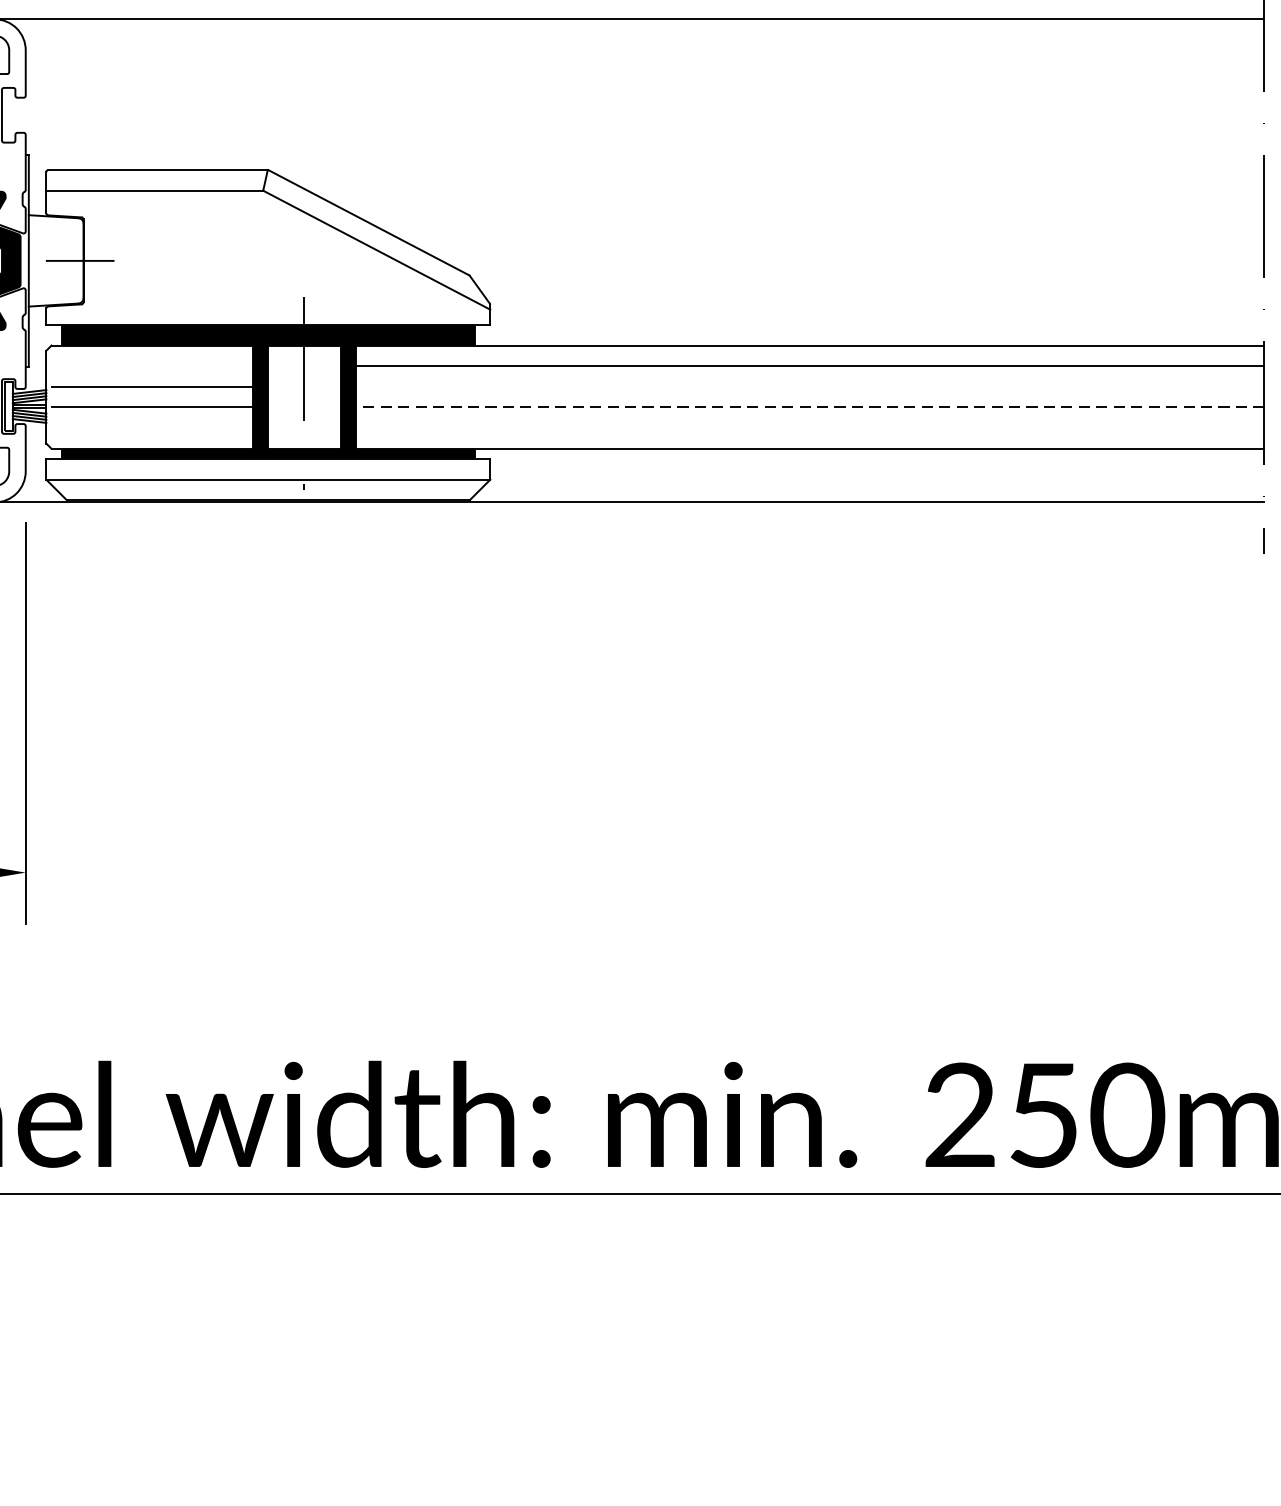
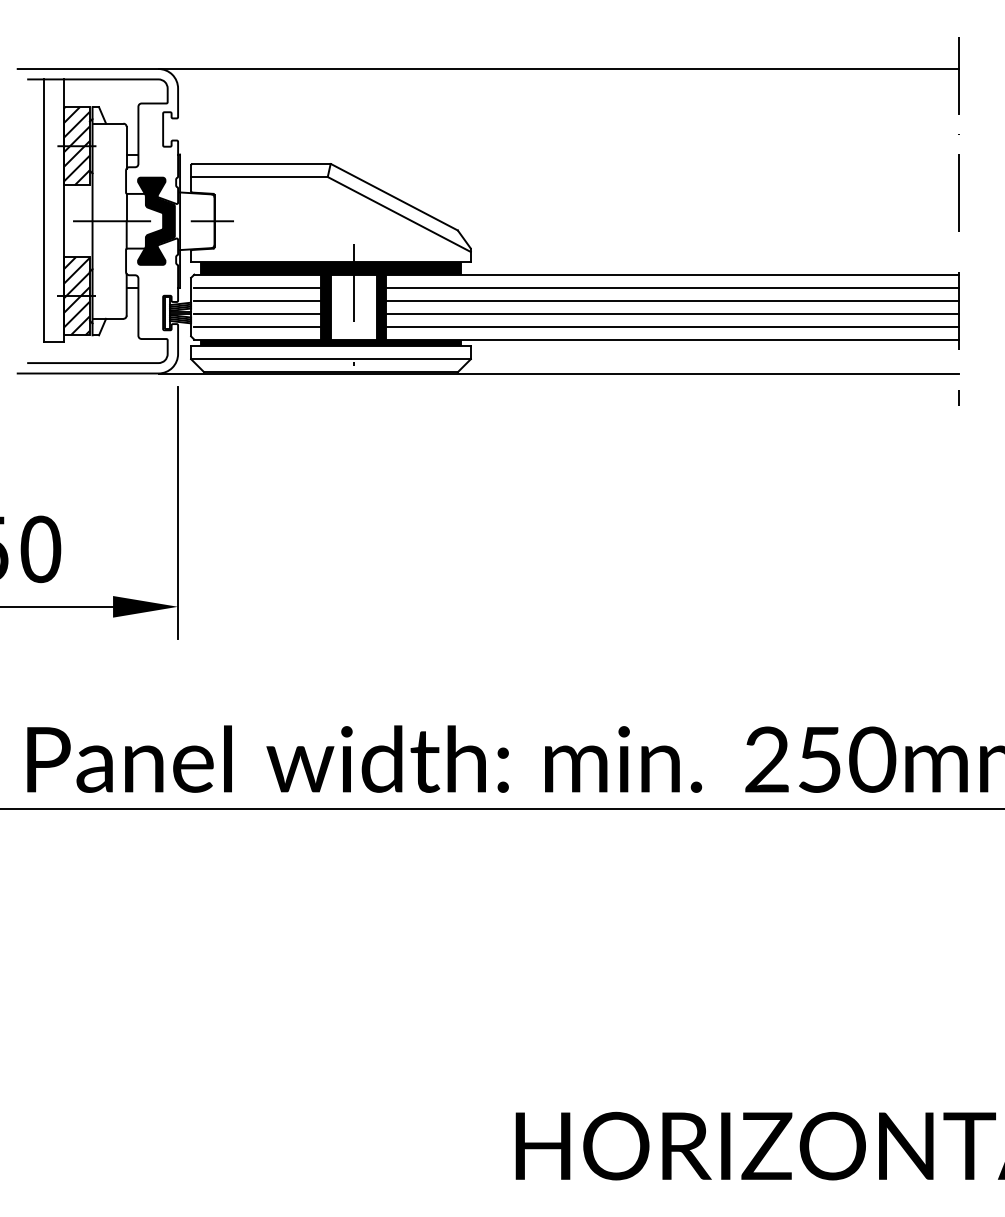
line: (151, 365) -> (257, 287), added
line: (810, 386) -> (672, 300), added
line: (810, 407) -> (672, 313), dashed -> solid
line: (151, 427) -> (257, 326), added
line: (810, 427) -> (672, 326), added

